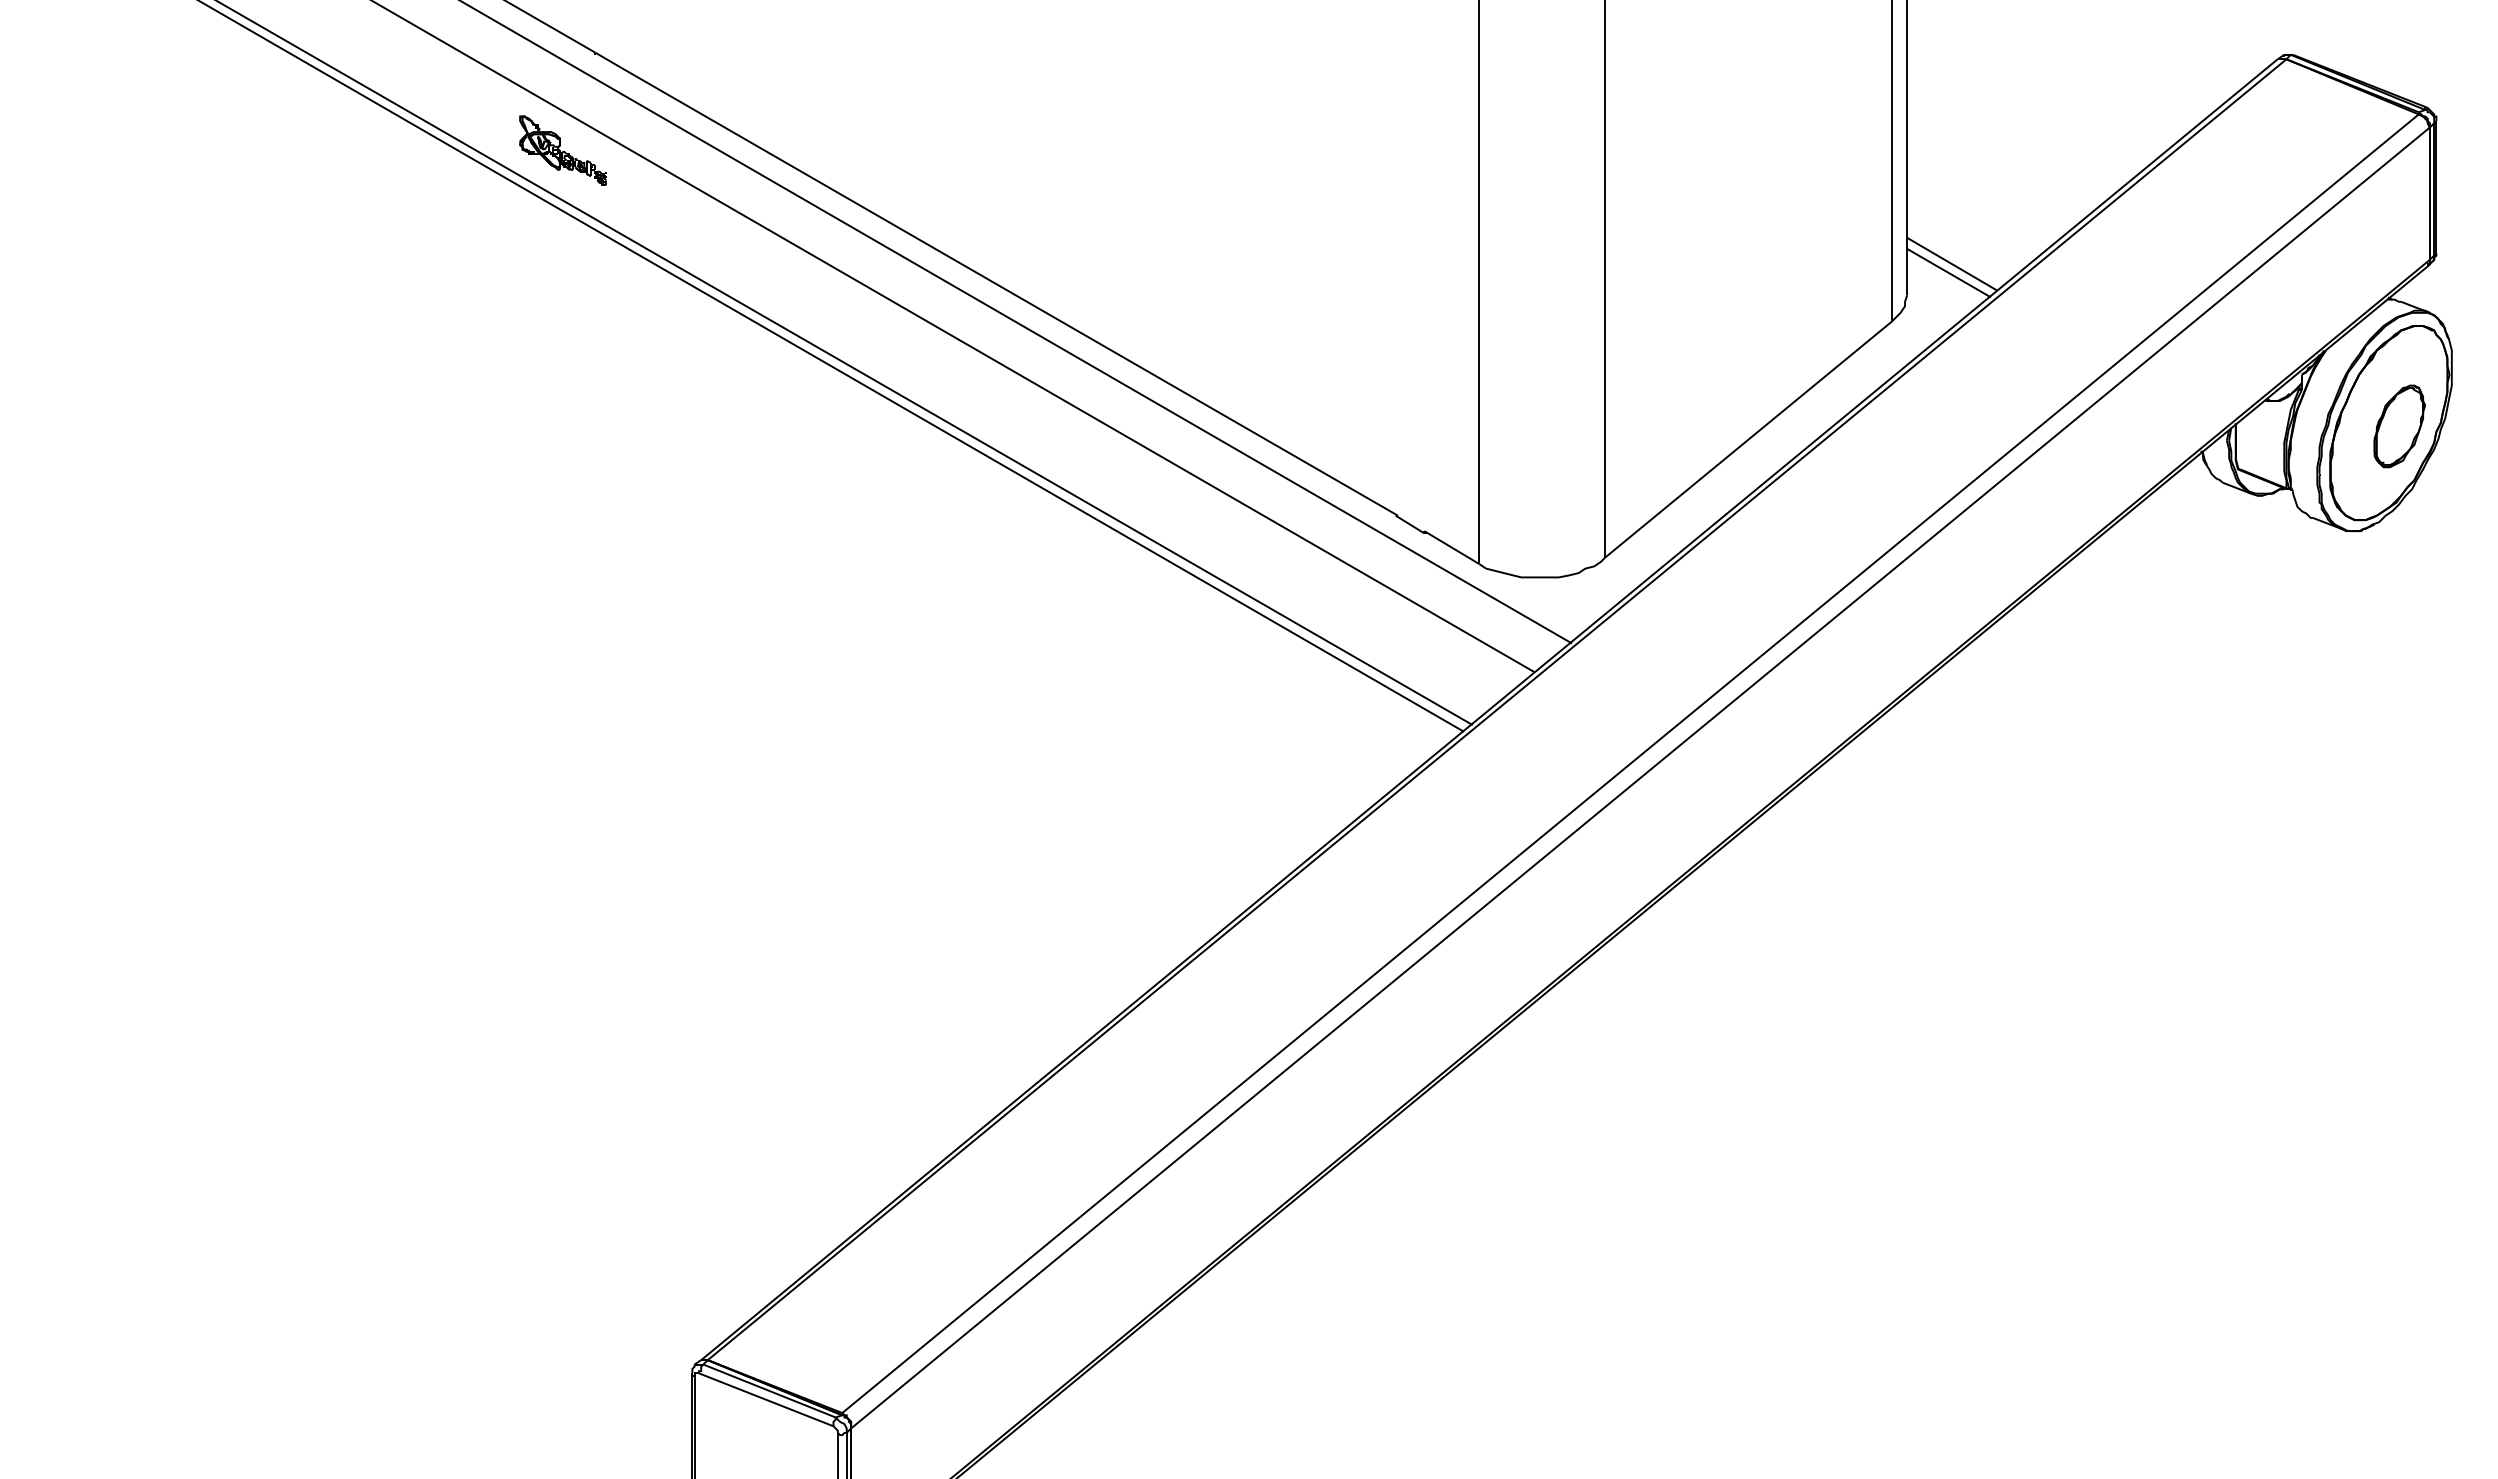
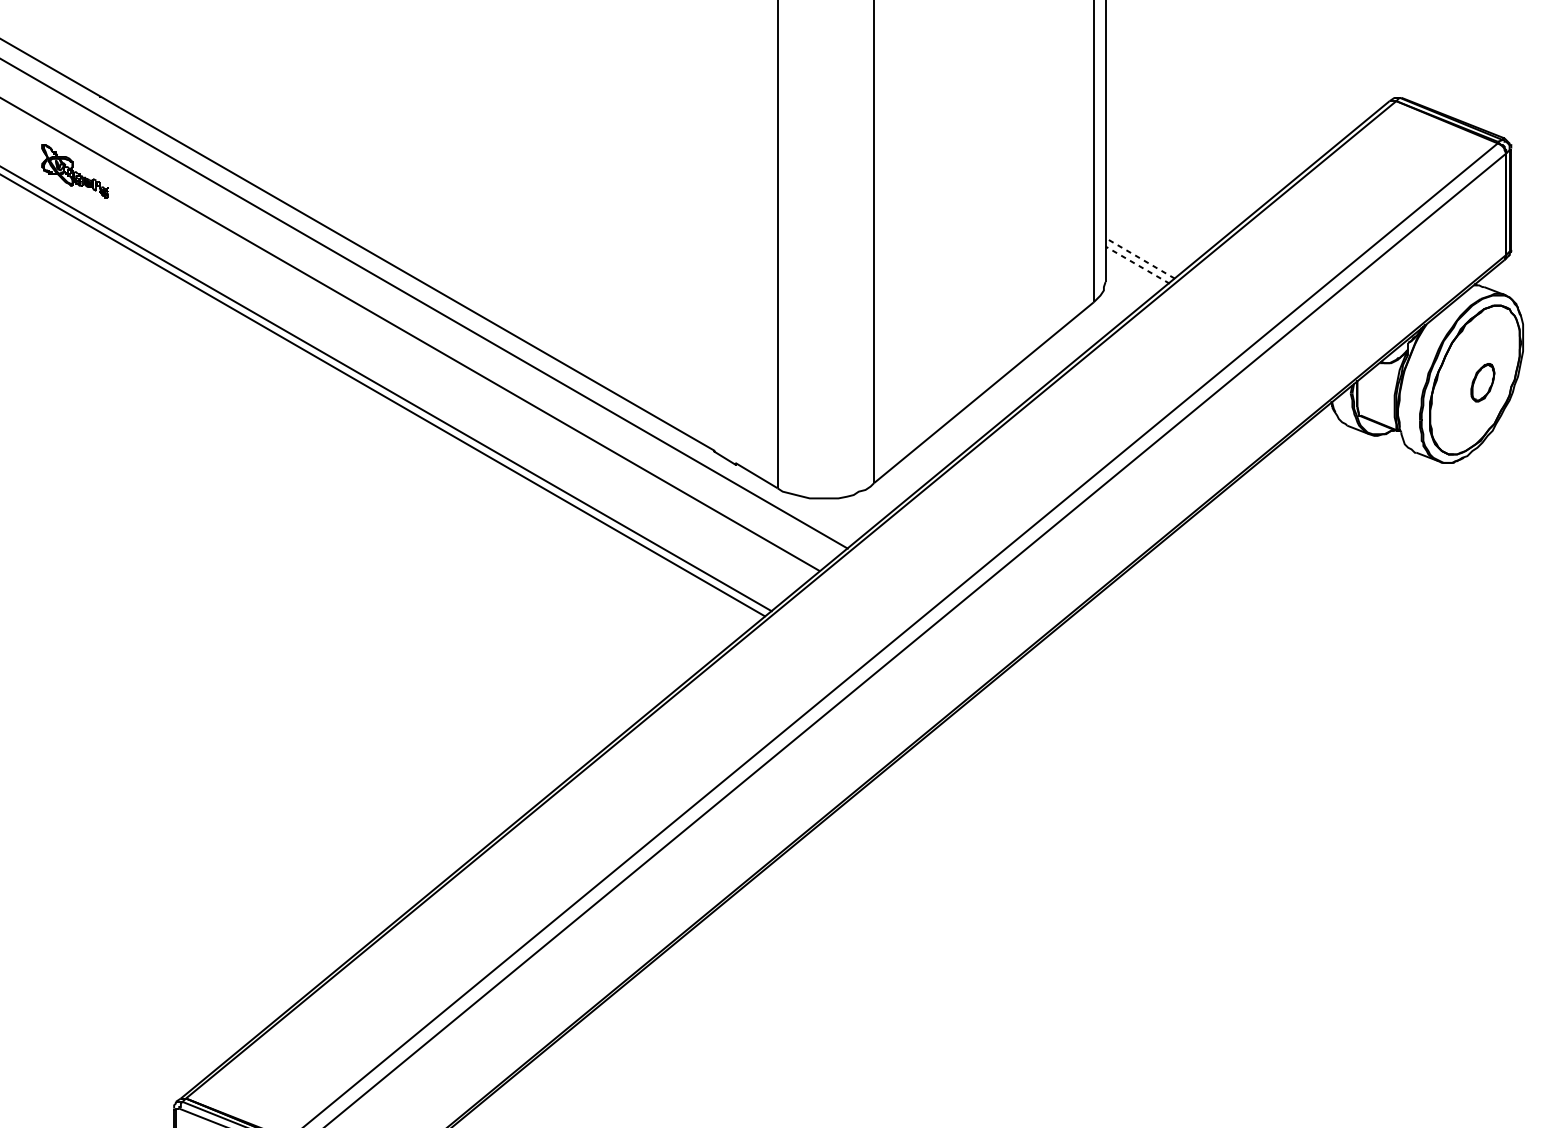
line: (1951, 264) -> (1139, 258), solid -> dashed
line: (1948, 272) -> (1137, 264), solid -> dashed
part: (2399, 426) -> (1483, 382), size x0.6

